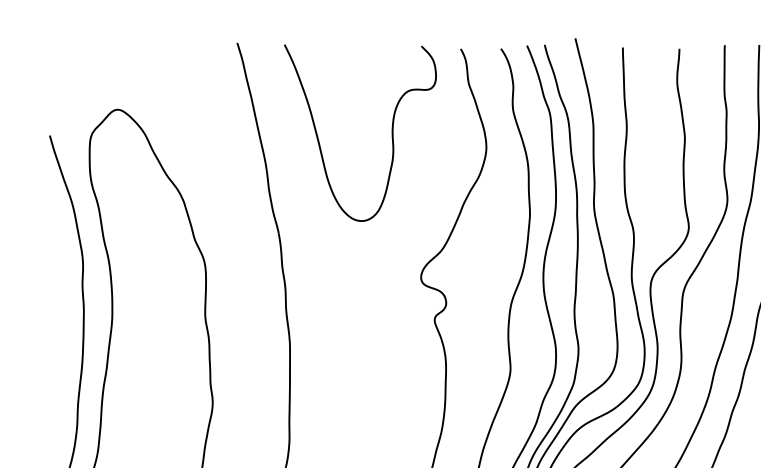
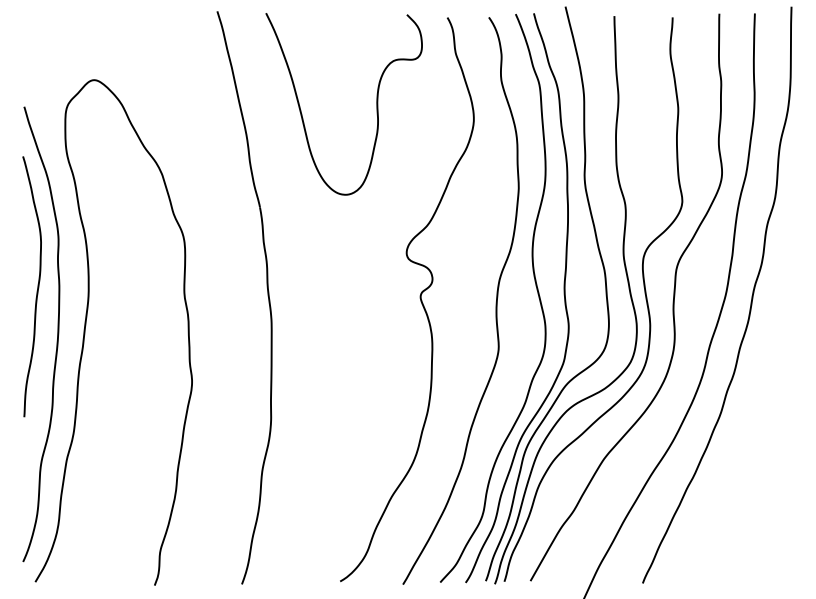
curve: (62, 310) -> (37, 286), added

